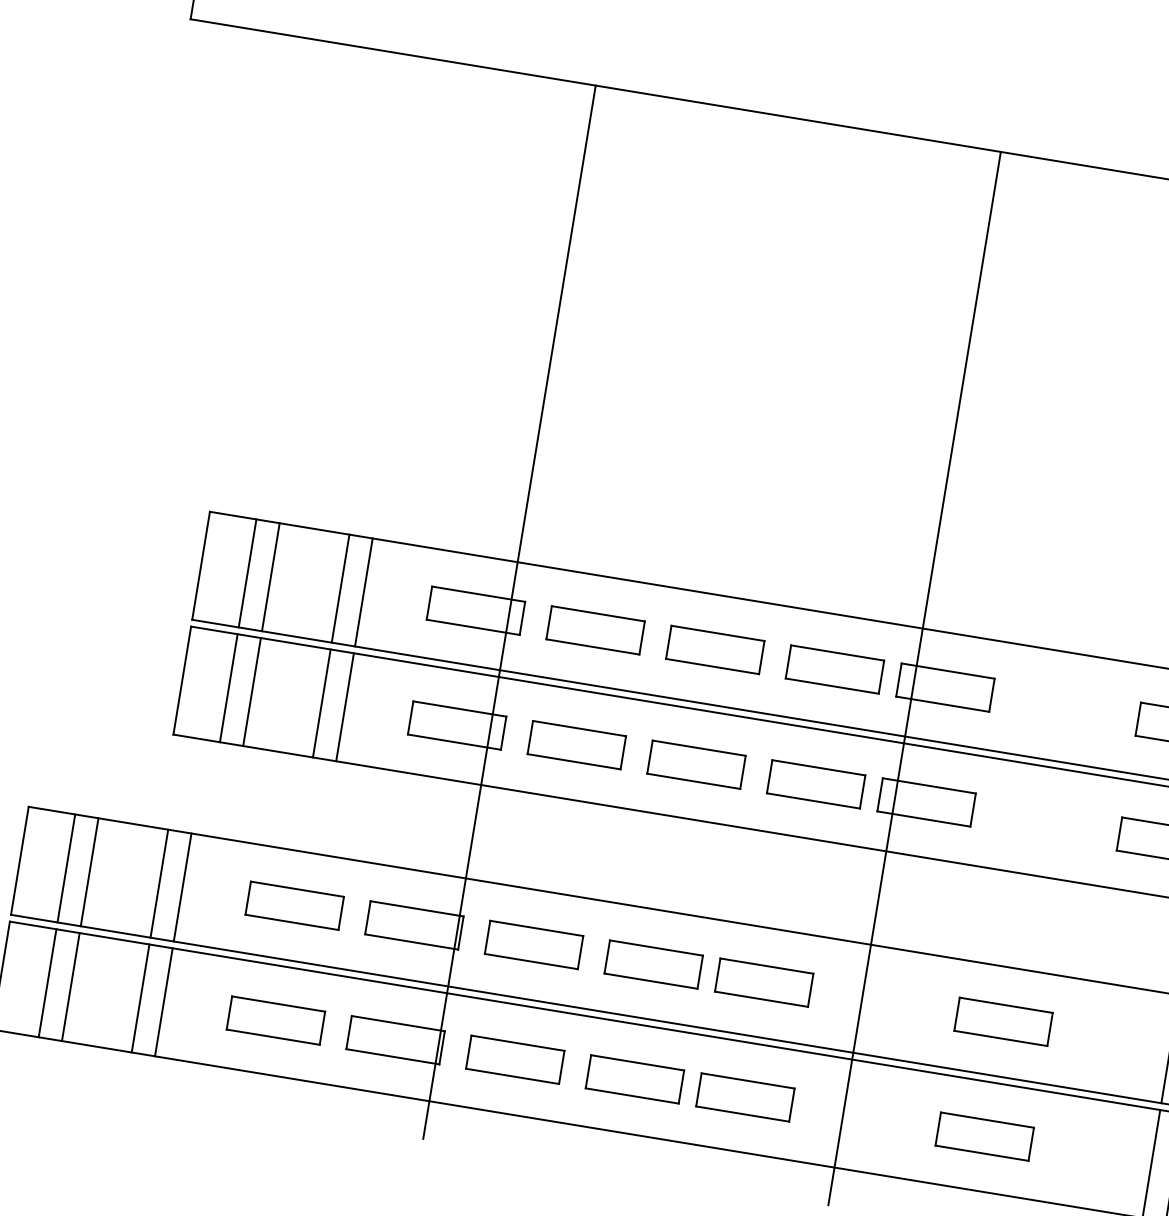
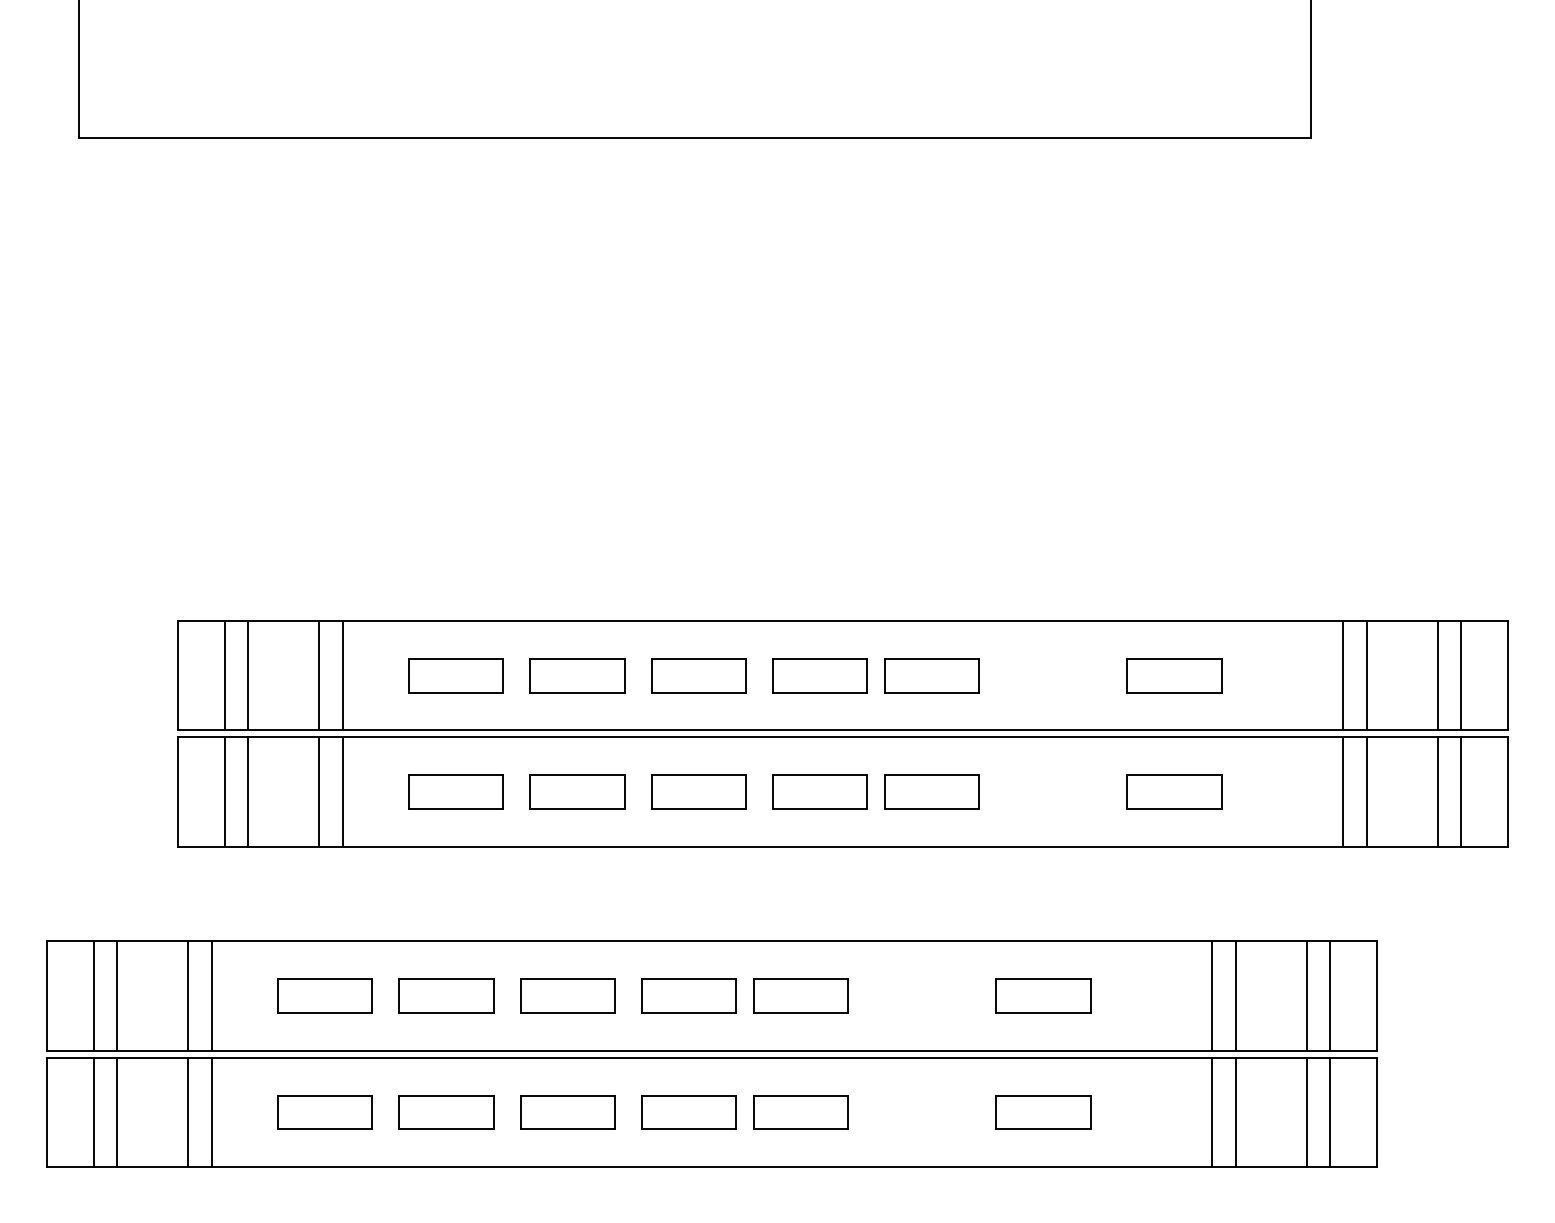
line: (509, 611) -> (489, 671), removed
line: (914, 678) -> (900, 671), removed

